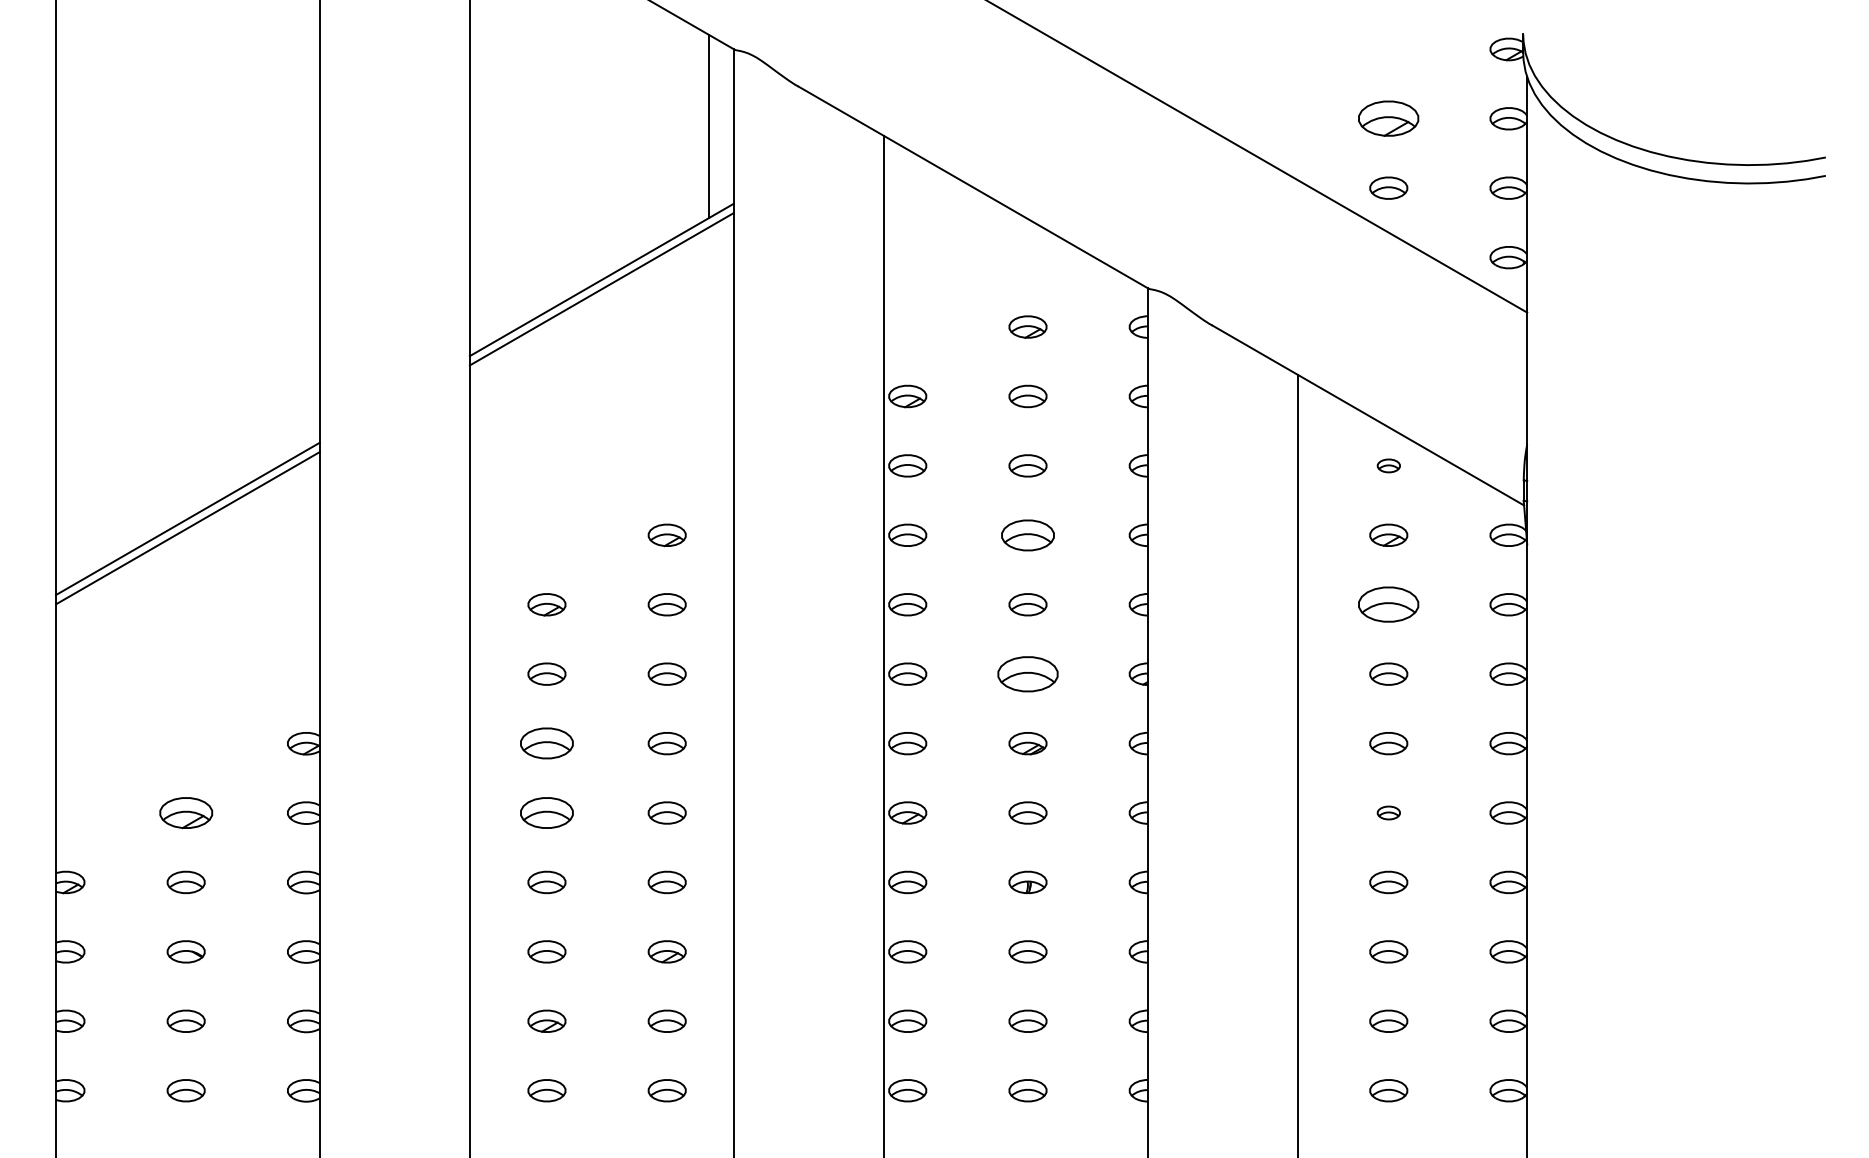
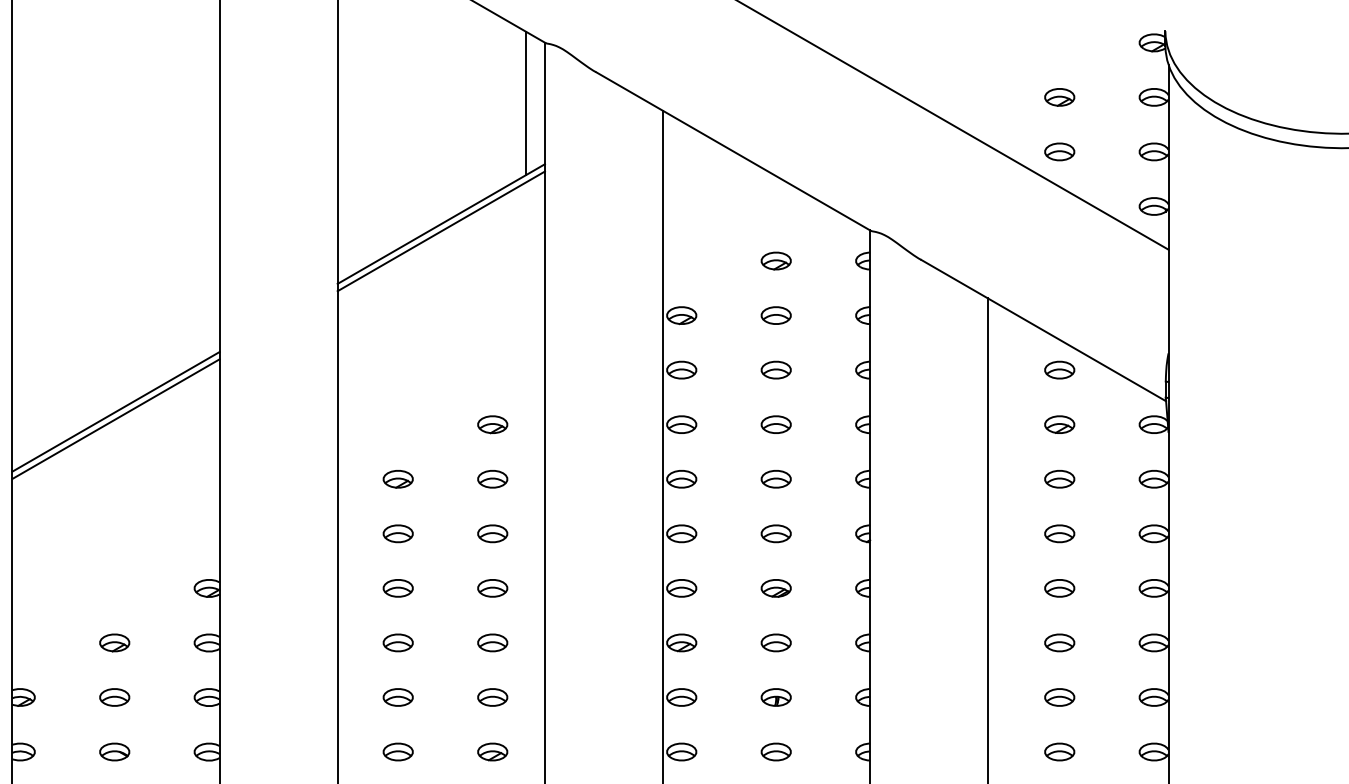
part: (1388, 118) -> (1059, 97), size x0.62
part: (1388, 465) -> (1059, 369), size x1.67
part: (1027, 534) -> (775, 424), size x0.71
part: (1388, 604) -> (1059, 479), size x0.62
part: (1027, 673) -> (775, 533), size x0.62
part: (546, 743) -> (397, 588), size x0.71
part: (185, 812) -> (114, 642), size x0.71
part: (546, 812) -> (397, 642), size x0.71
part: (1388, 812) -> (1059, 642), size x1.67

